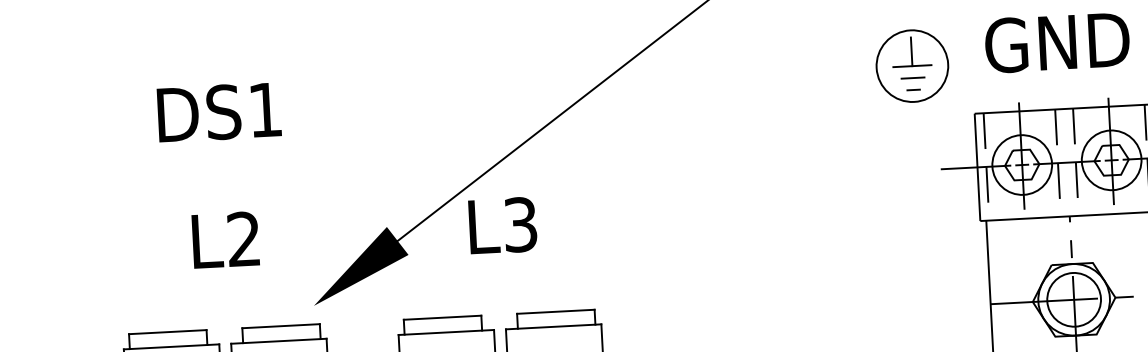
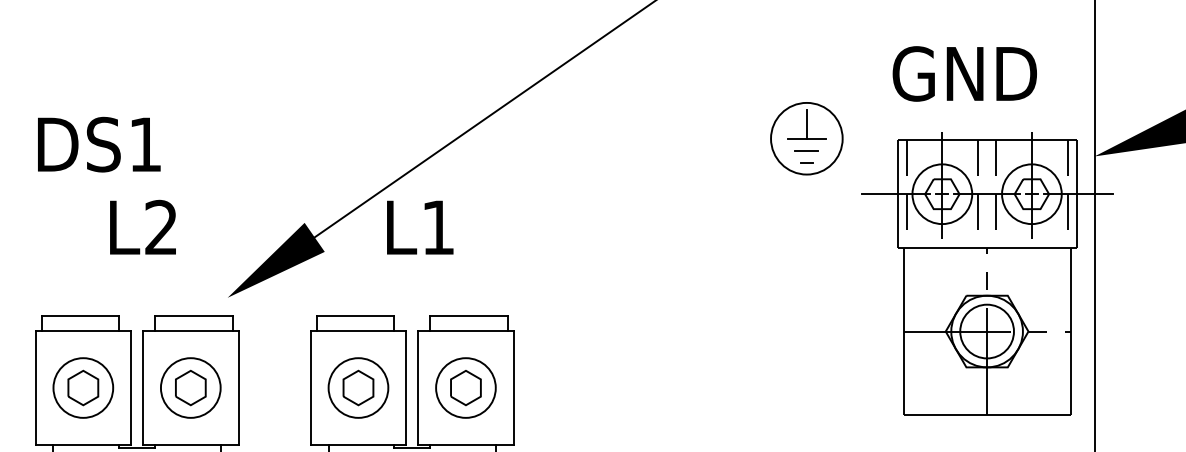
text: (1057, 42) -> (964, 73), moved
part: (912, 65) -> (806, 138), moved
text: (219, 112) -> (99, 144), moved
text: (520, 224) -> (438, 227), L3 -> L1

